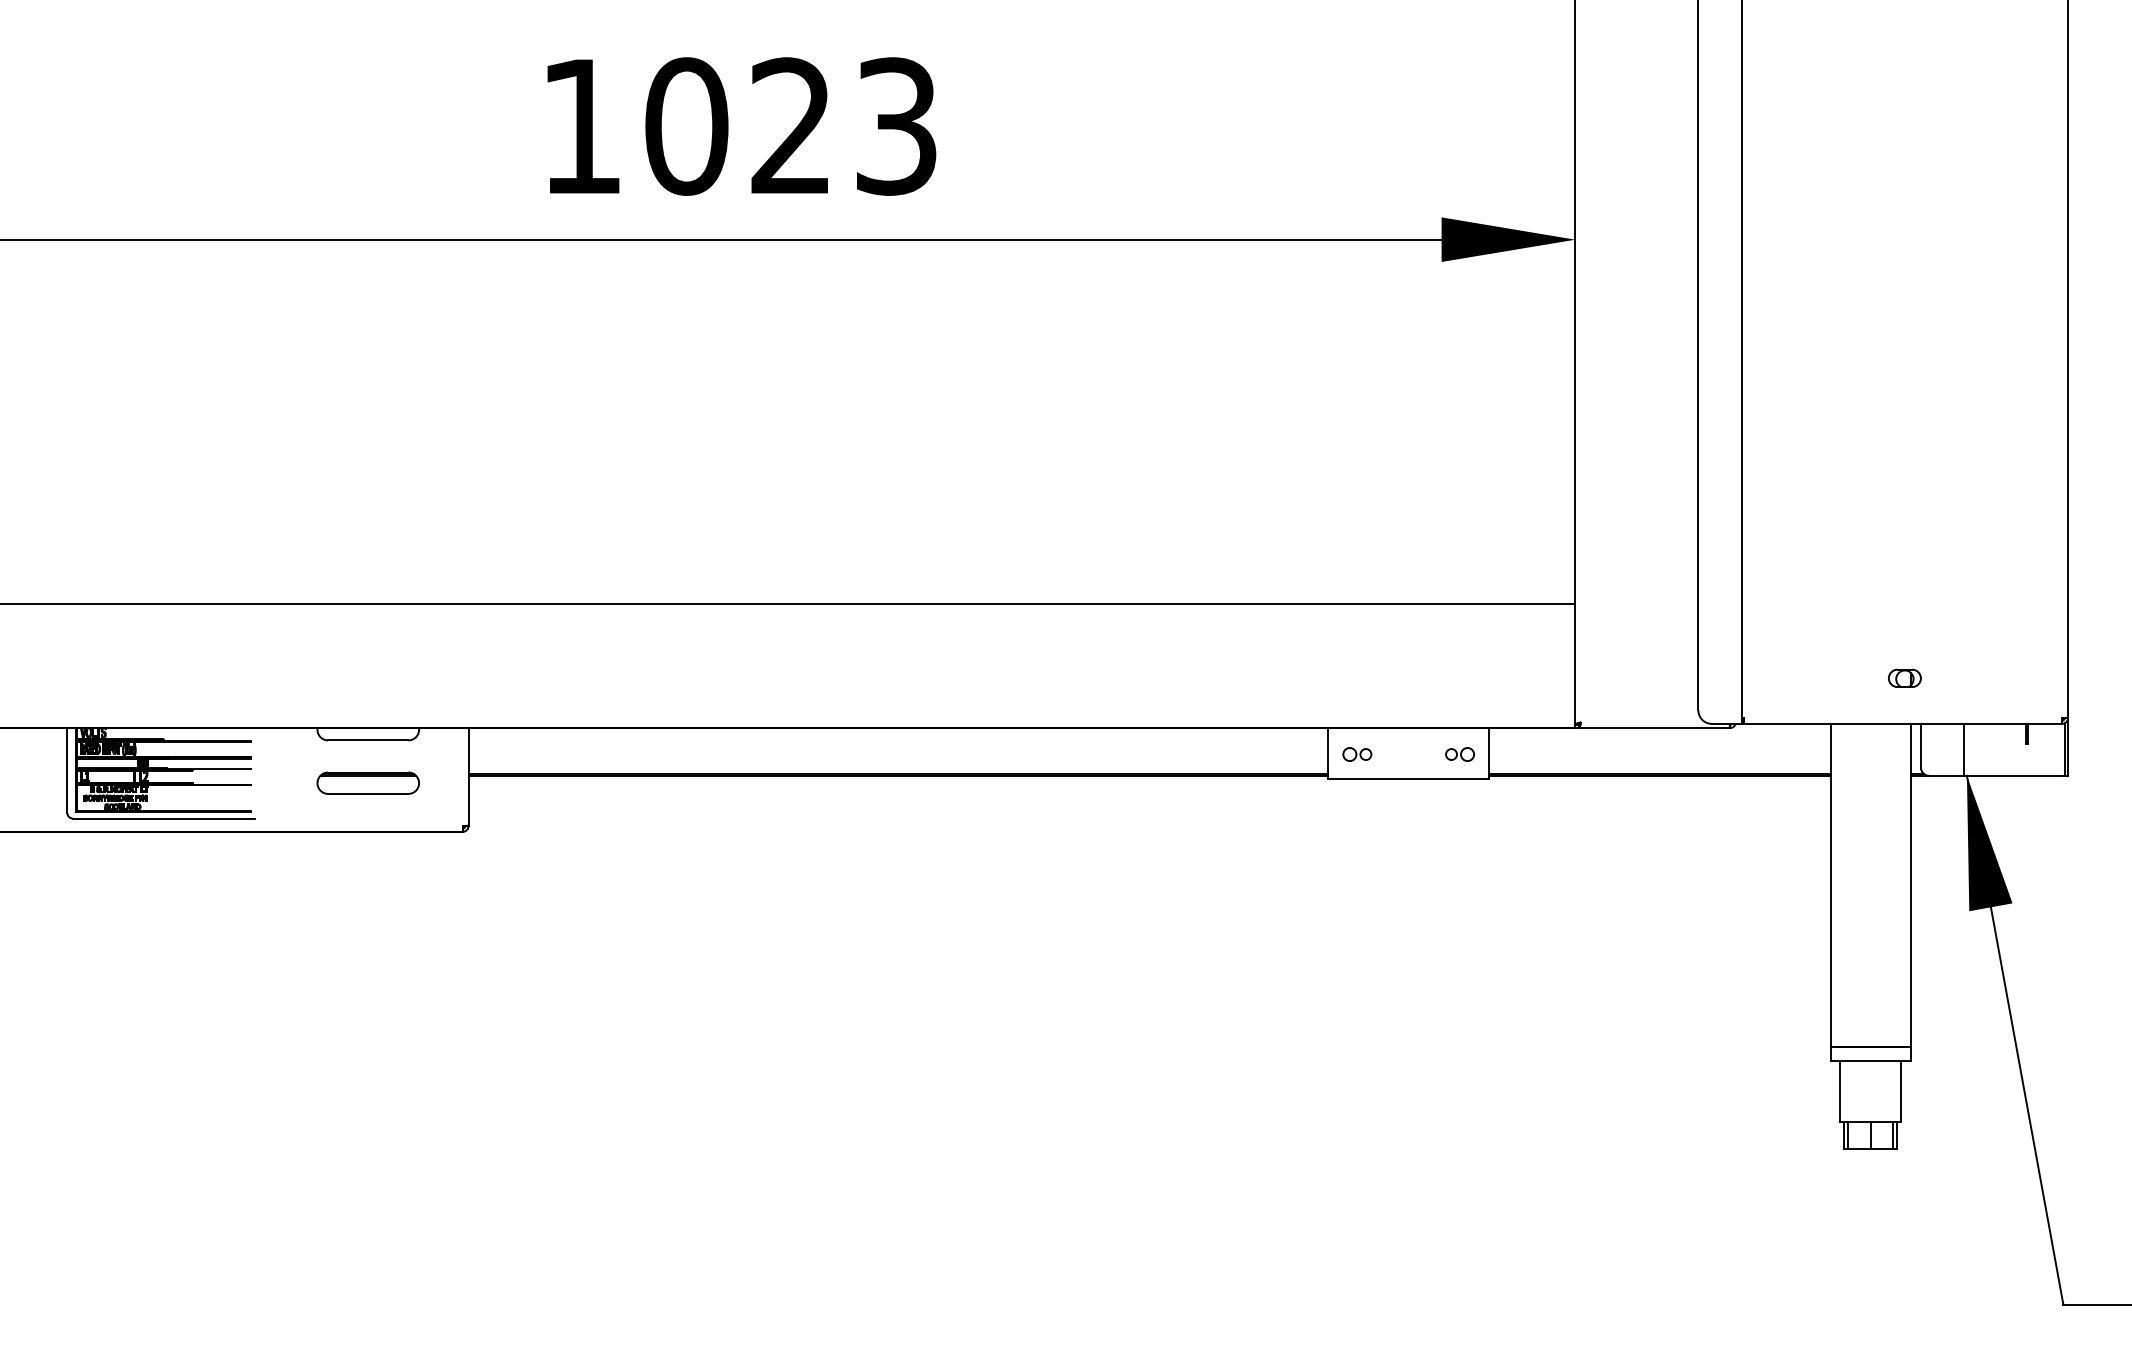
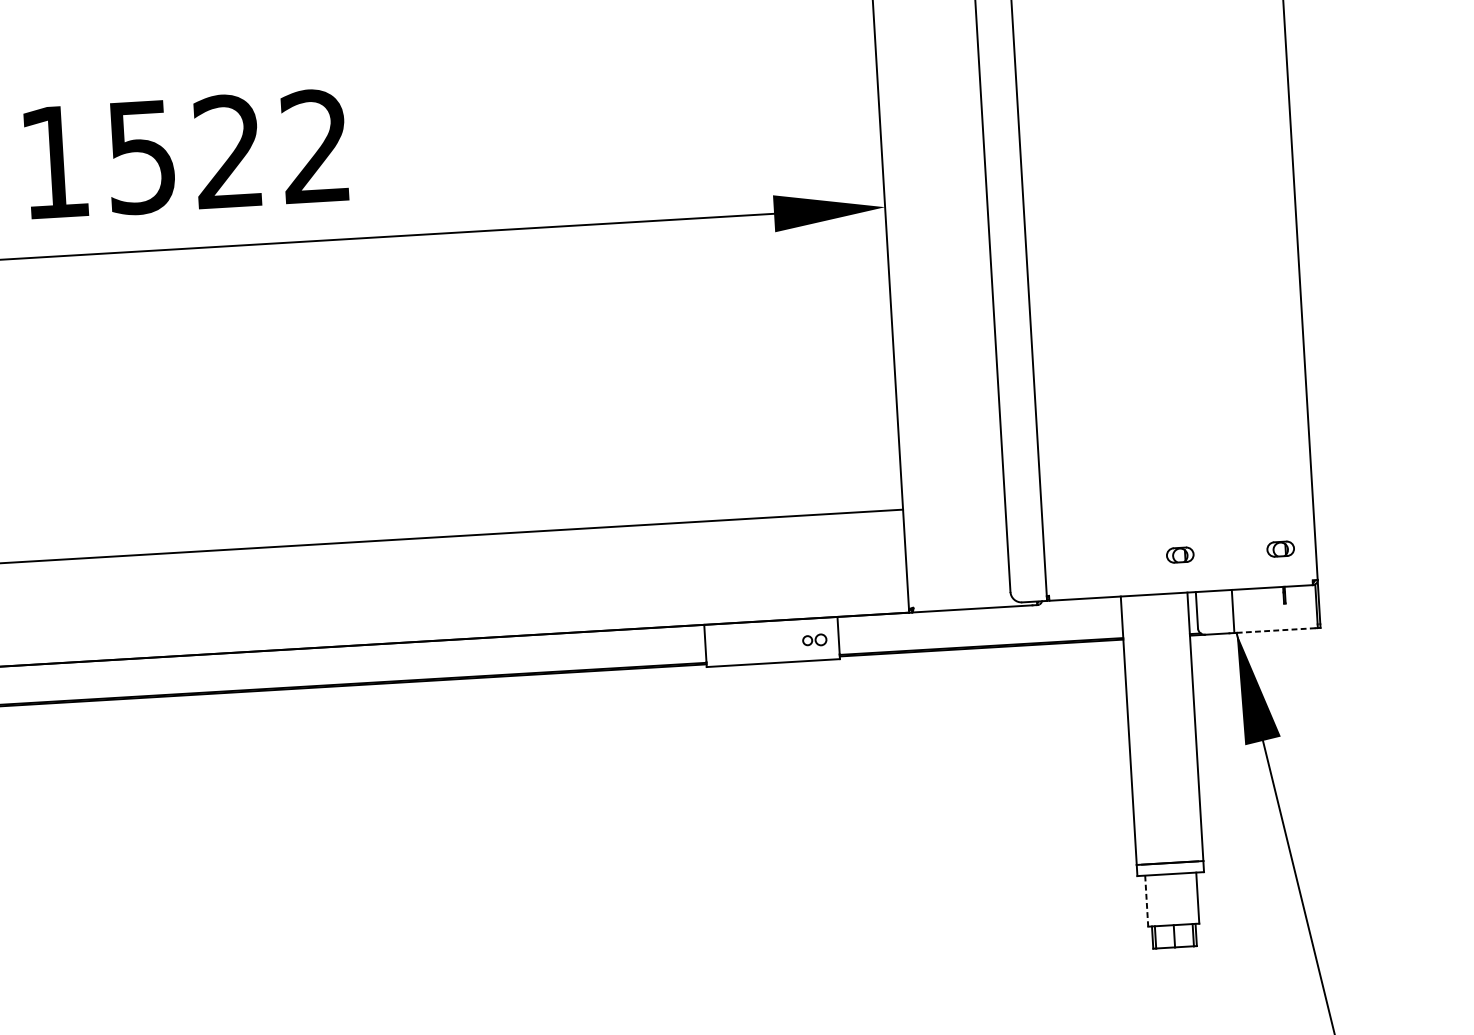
text: (790, 126) -> (227, 151), 1023 -> 1522
part: (2025, 677) -> (1280, 548), added
part: (1357, 754) -> (729, 645), removed
line: (2014, 775) -> (1276, 630), solid -> dashed
line: (1839, 1091) -> (1146, 901), solid -> dashed

